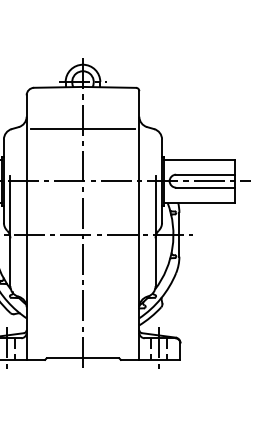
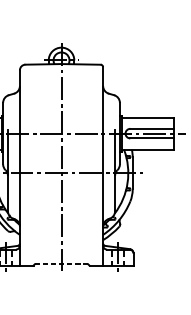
line: (82, 129) -> (61, 95), removed
line: (83, 358) -> (61, 264), solid -> dashed

